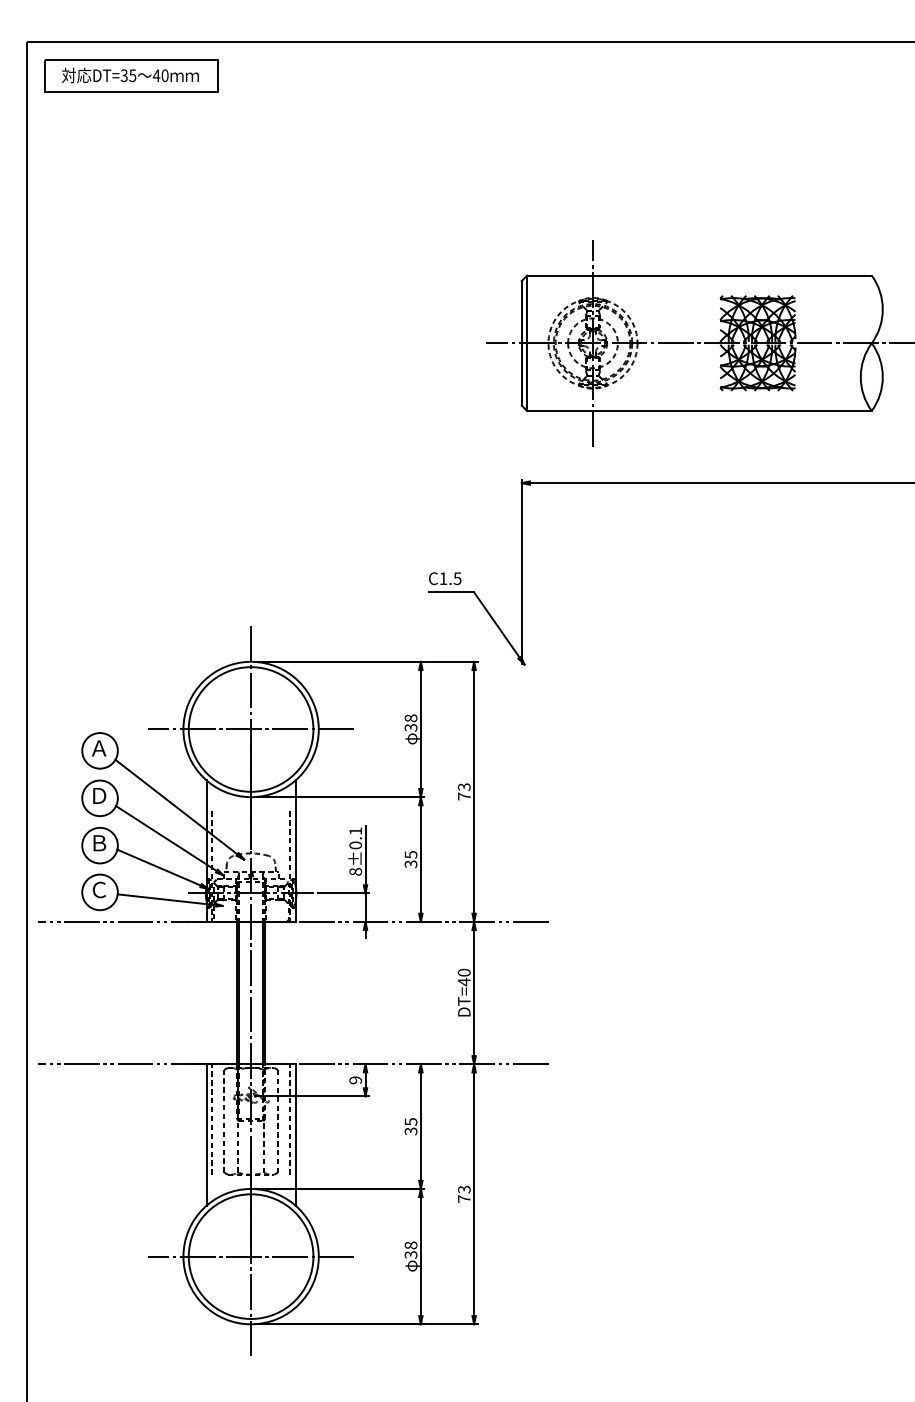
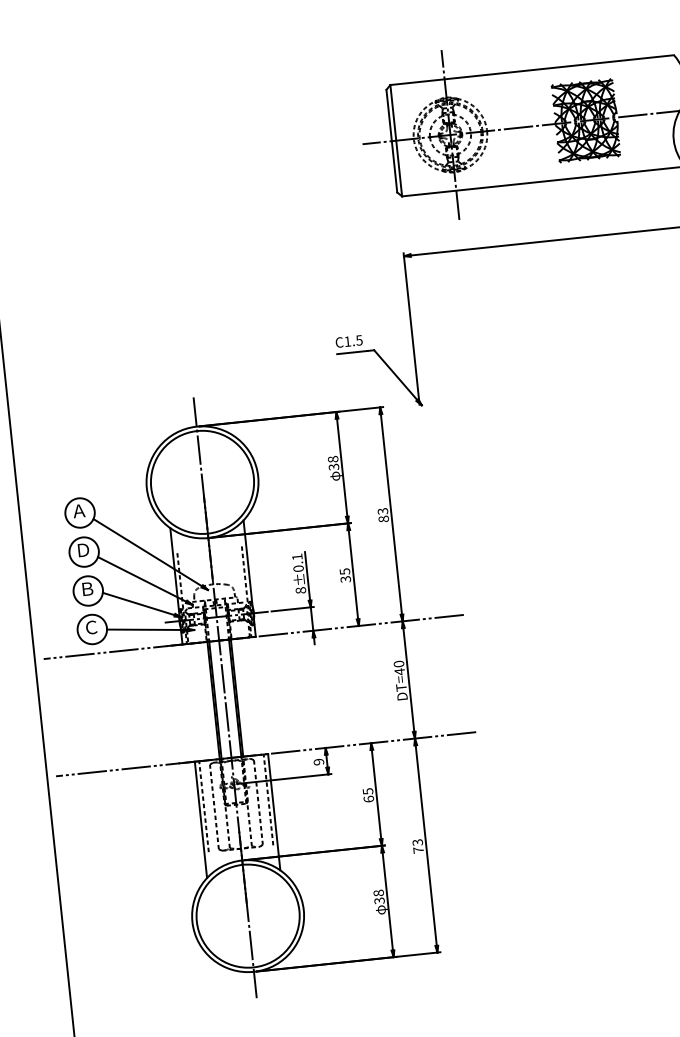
line: (250, 729) -> (202, 482), removed
text: (464, 796) -> (383, 519), 73 -> 83
text: (410, 1131) -> (368, 799), 35 -> 65
line: (250, 1256) -> (247, 916), removed

